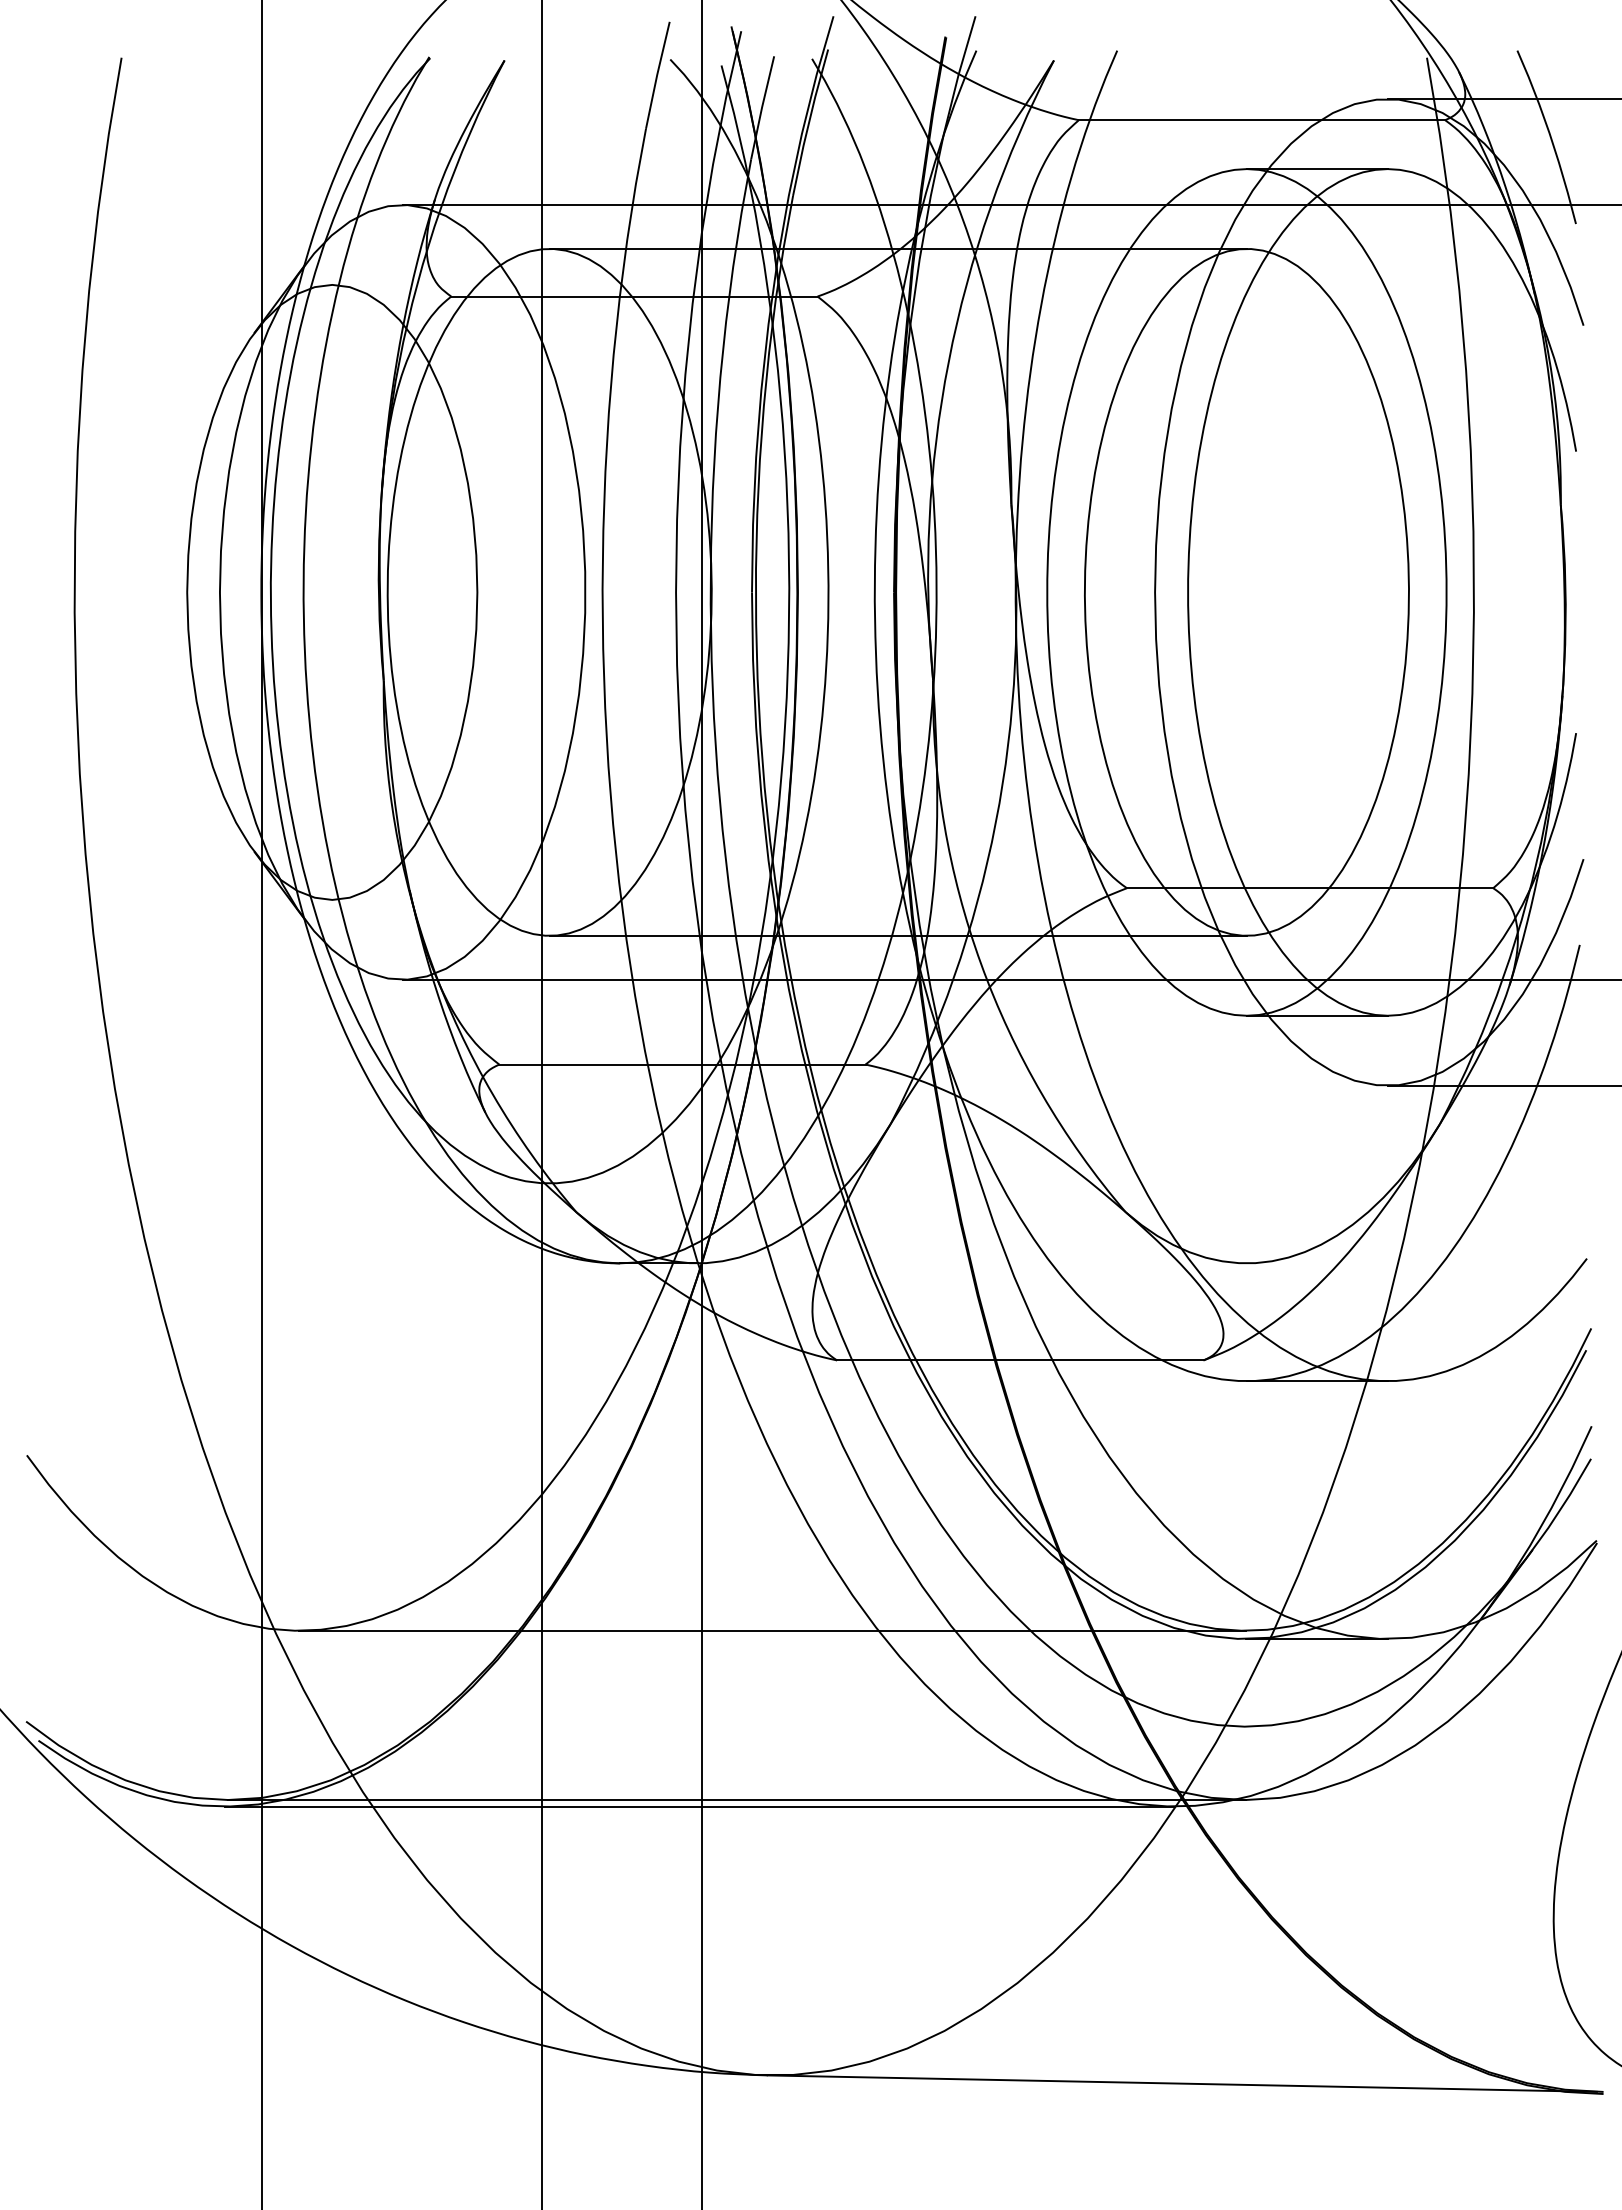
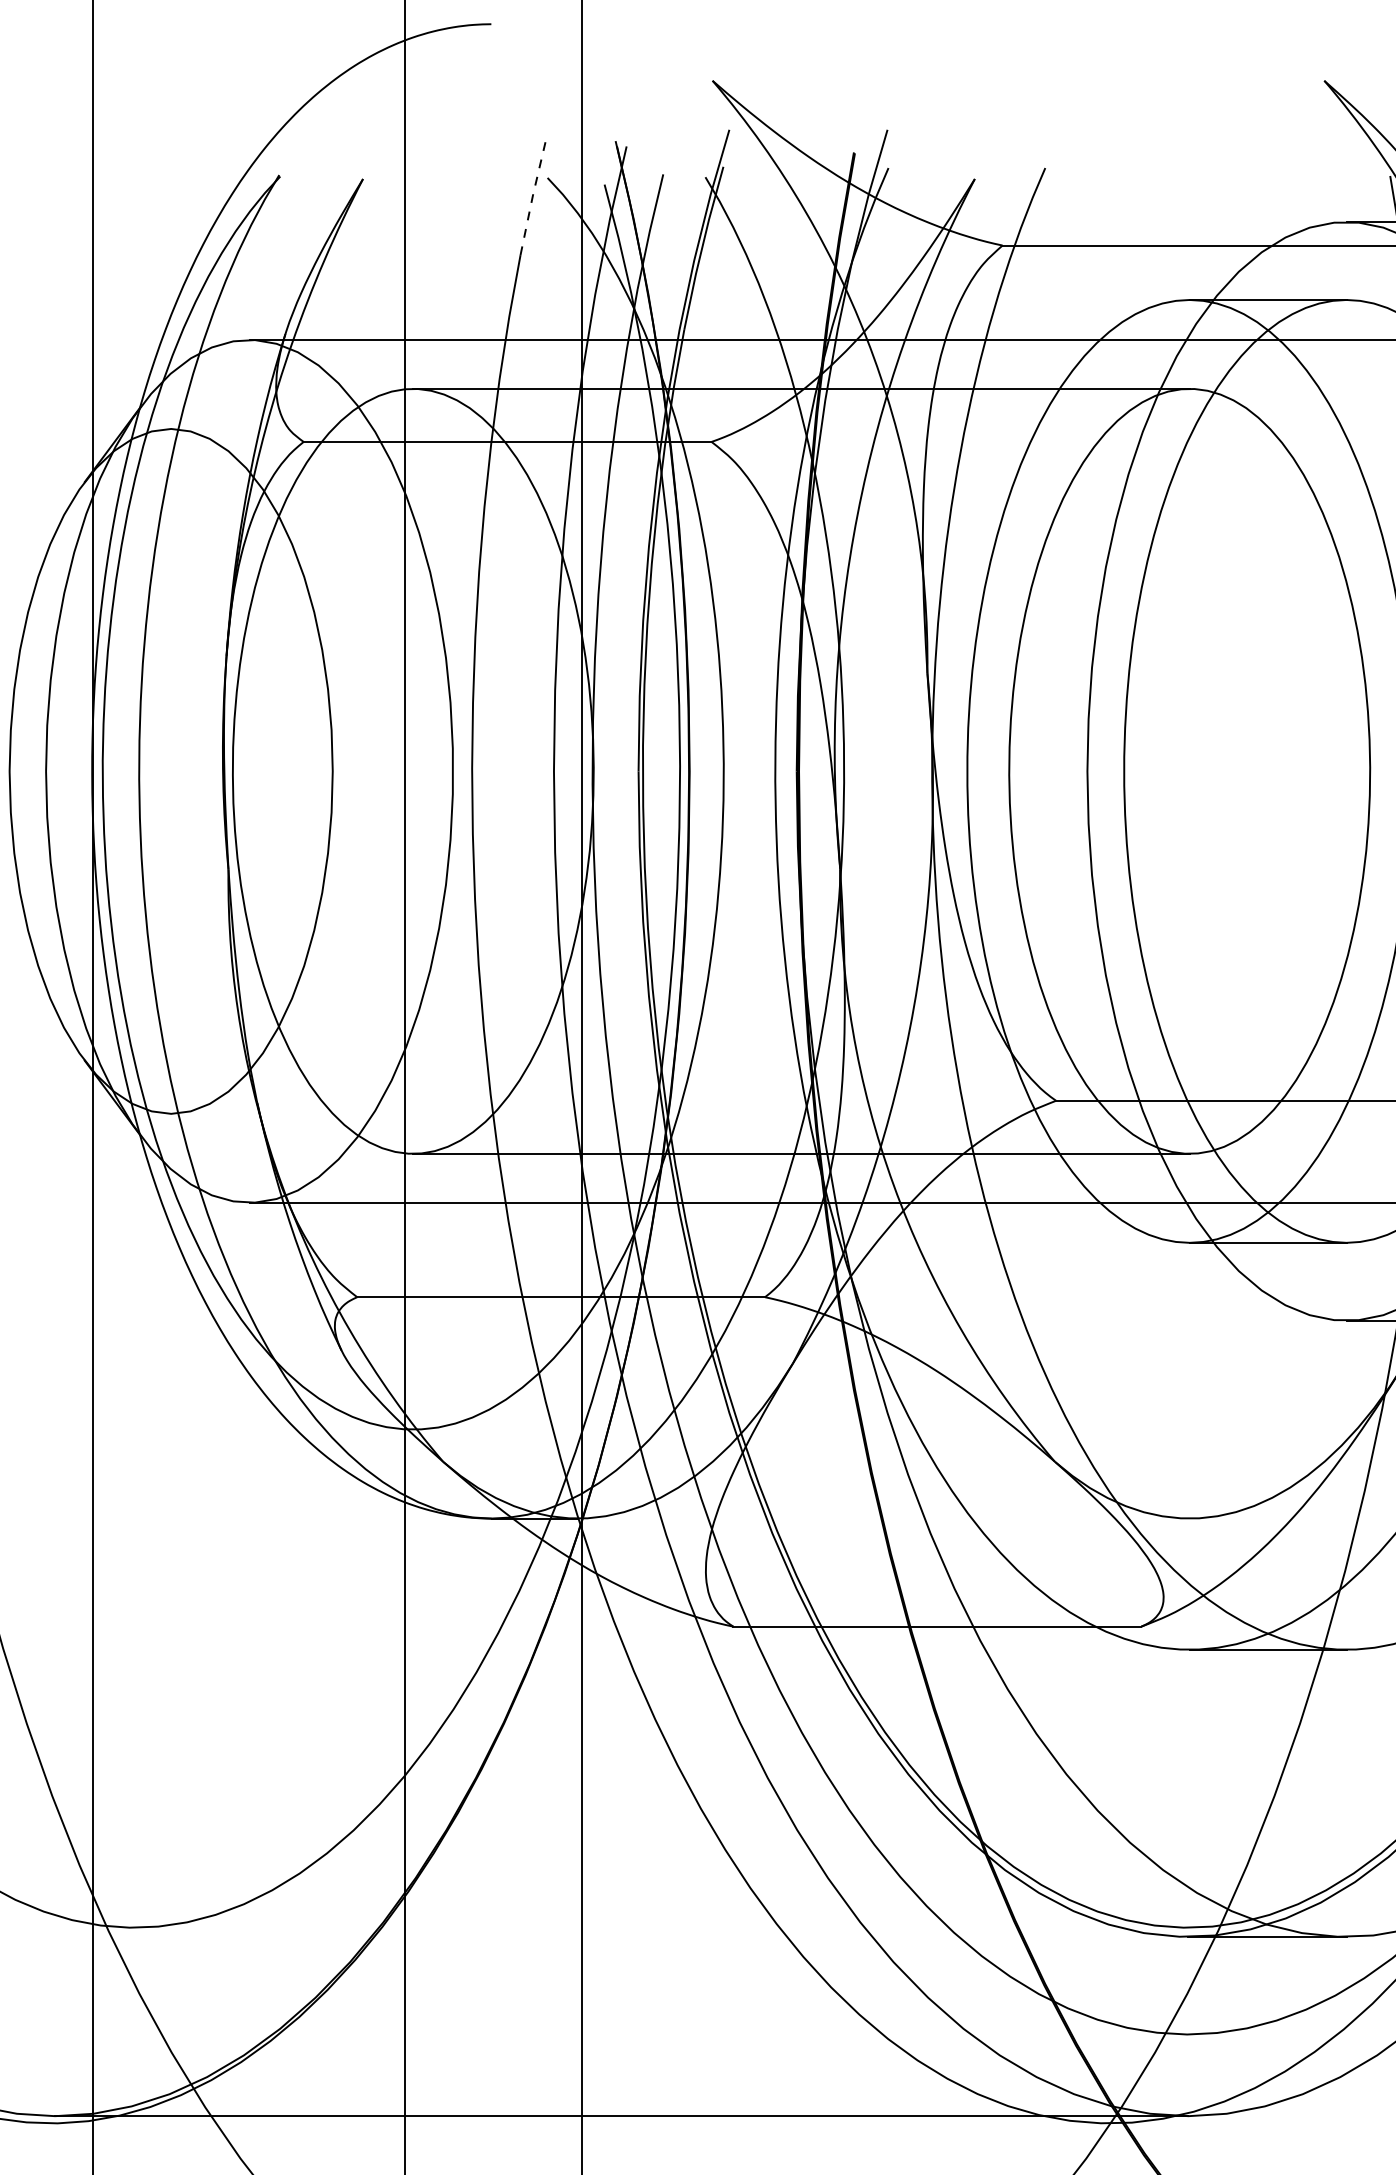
line: (657, 74) -> (533, 194), solid -> dashed
line: (772, 1630) -> (661, 1927), removed
line: (699, 1806) -> (580, 2123), removed

